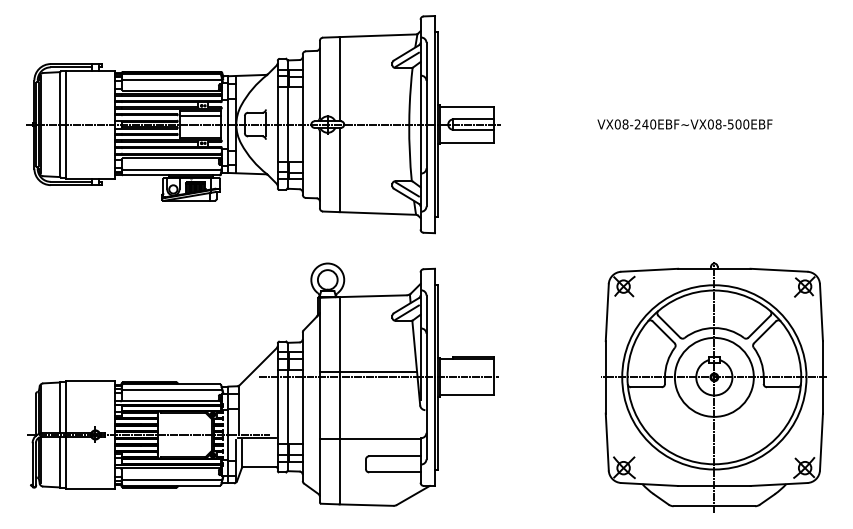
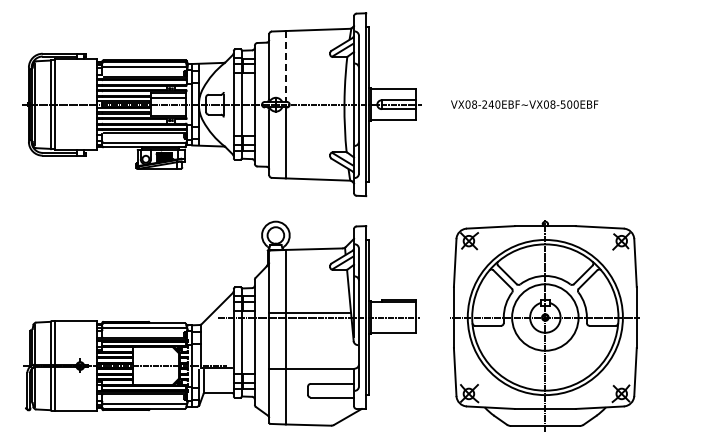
line: (339, 79) -> (285, 66), solid -> dashed
text: (684, 124) -> (524, 104), moved
part: (713, 386) -> (544, 325), moved

